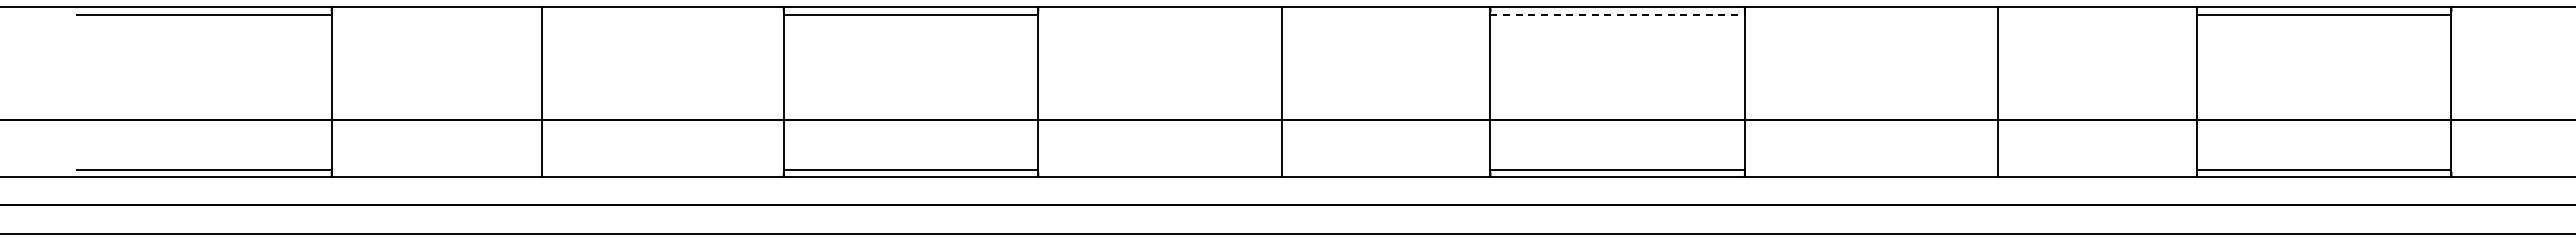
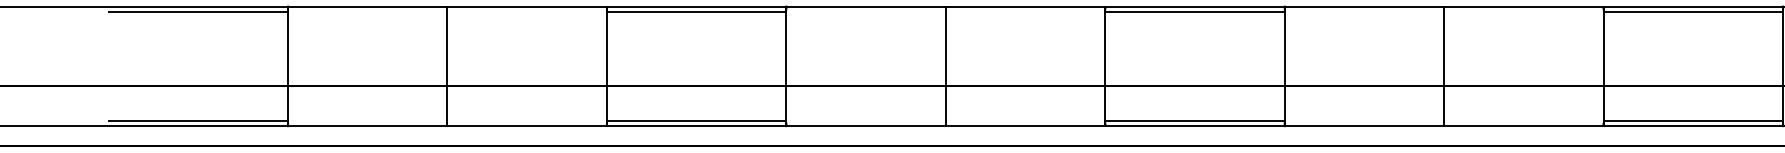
line: (1618, 14) -> (1195, 11), dashed -> solid
line: (541, 92) -> (447, 66), moved
line: (1282, 92) -> (945, 66), moved
line: (1997, 92) -> (1443, 66), moved

